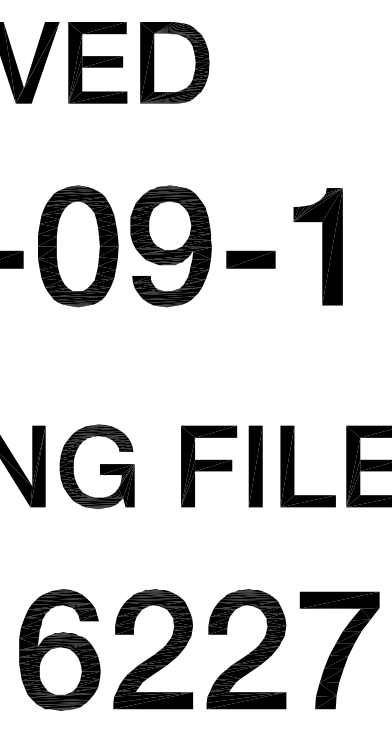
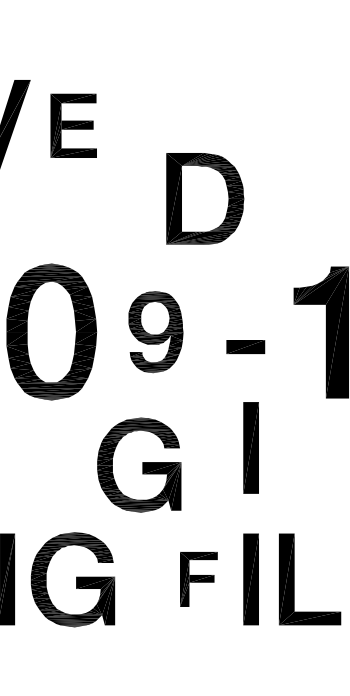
part: (97, 62) -> (73, 125), size x0.7
part: (174, 62) -> (204, 198), moved
part: (170, 246) -> (155, 332), size x0.6
part: (250, 259) -> (245, 346), size x0.7
part: (255, 349) -> (250, 447), added
part: (155, 364) -> (138, 464), added
part: (209, 466) -> (199, 579), size x0.6

